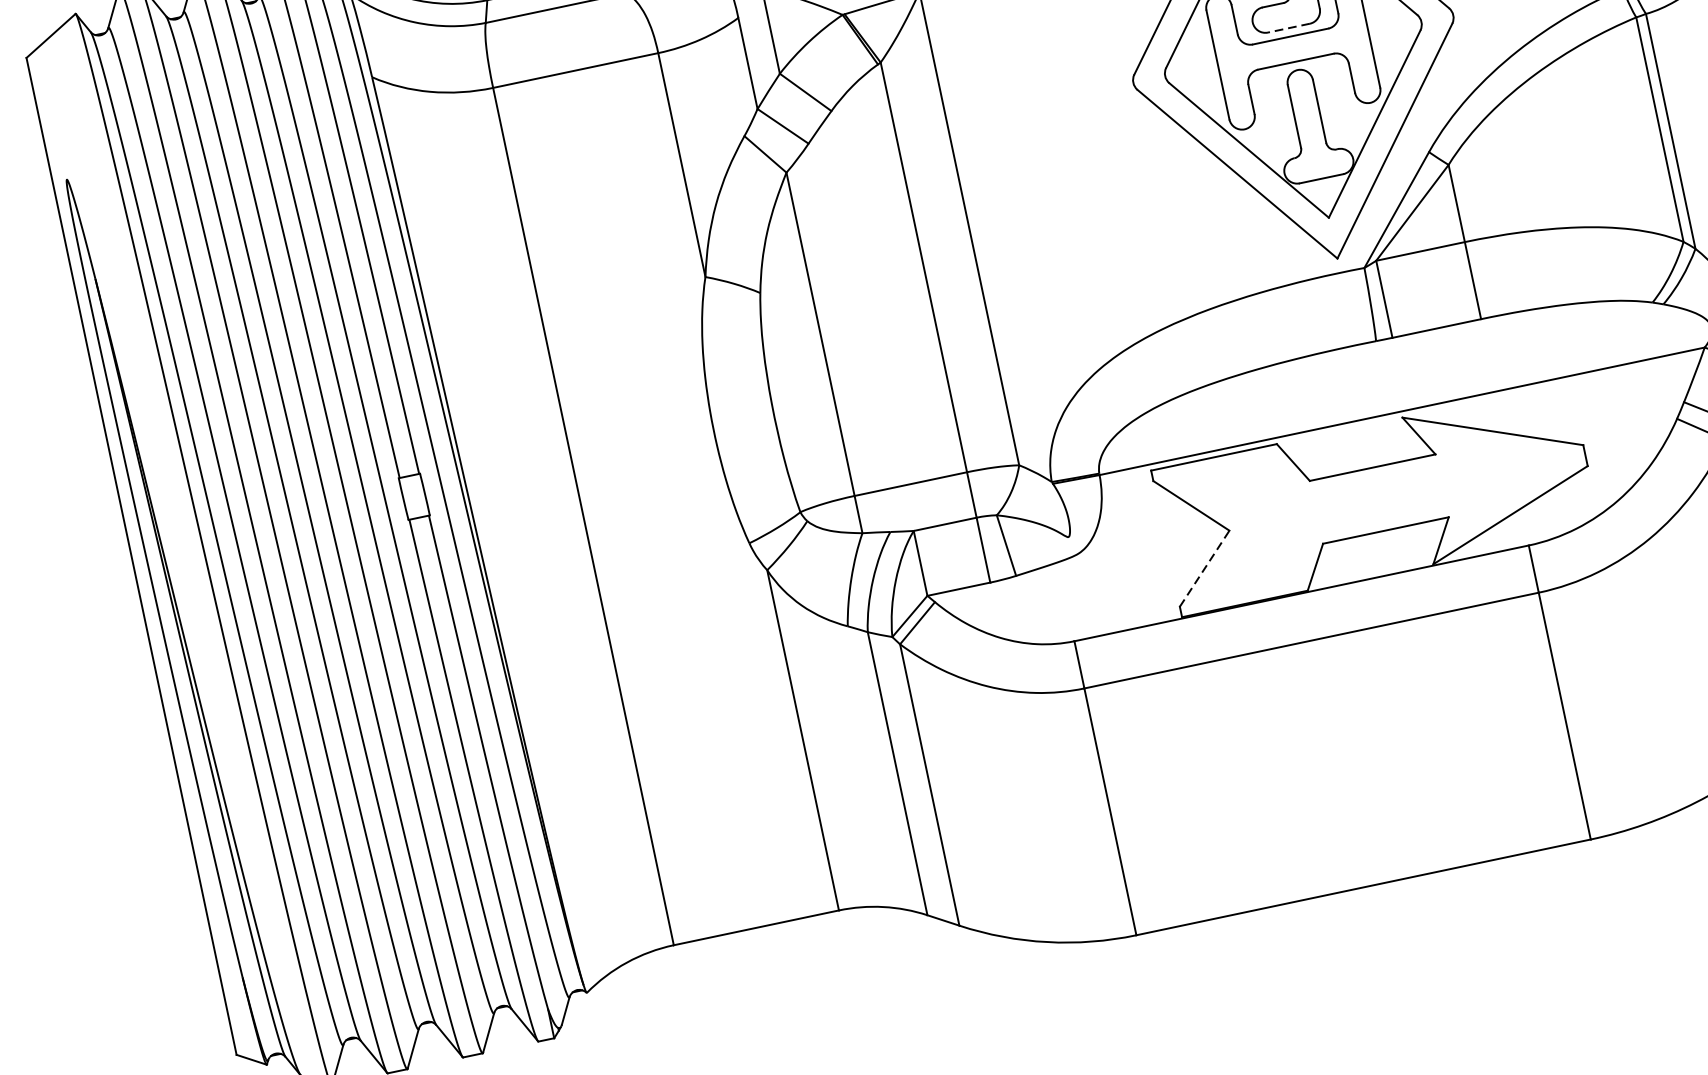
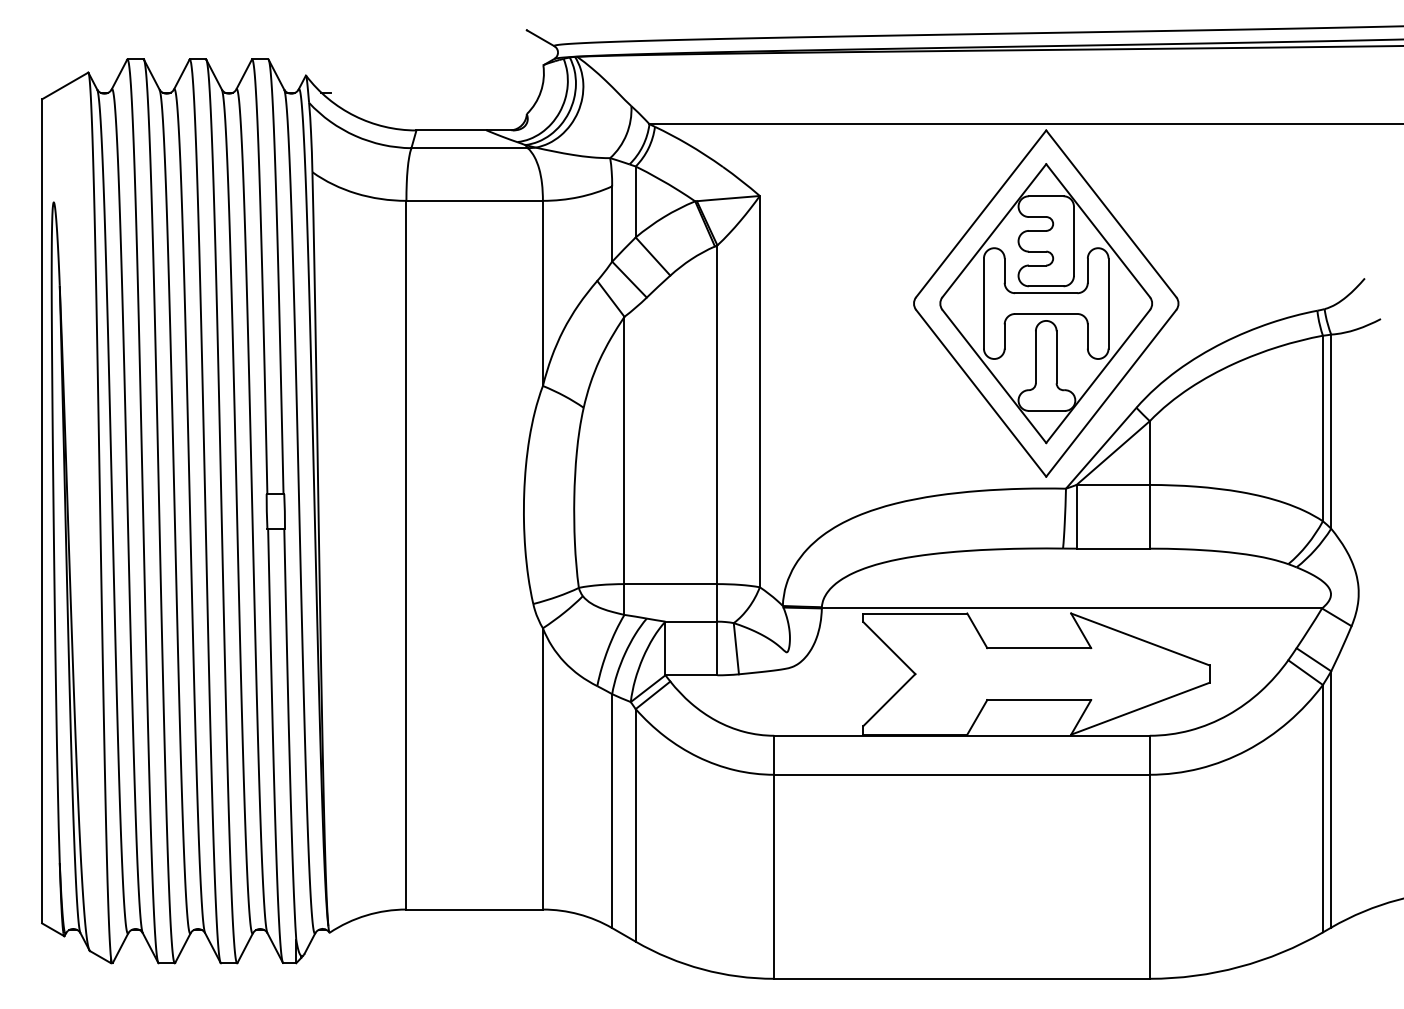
line: (1288, 28) -> (1045, 286), dashed -> solid
line: (1204, 569) -> (889, 700), dashed -> solid

